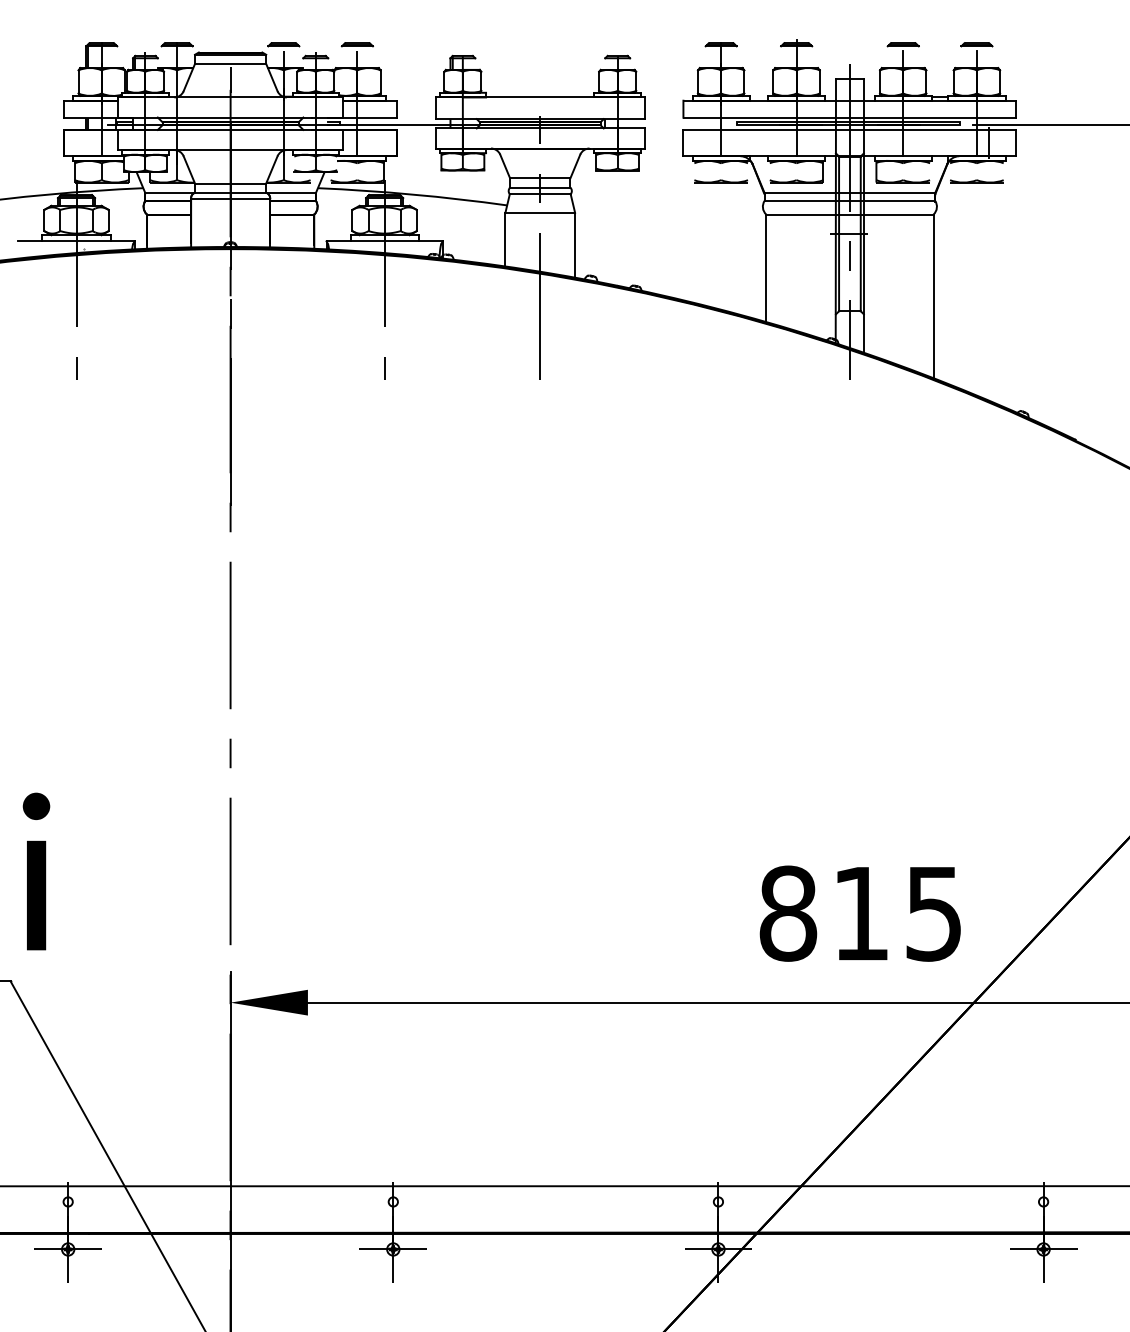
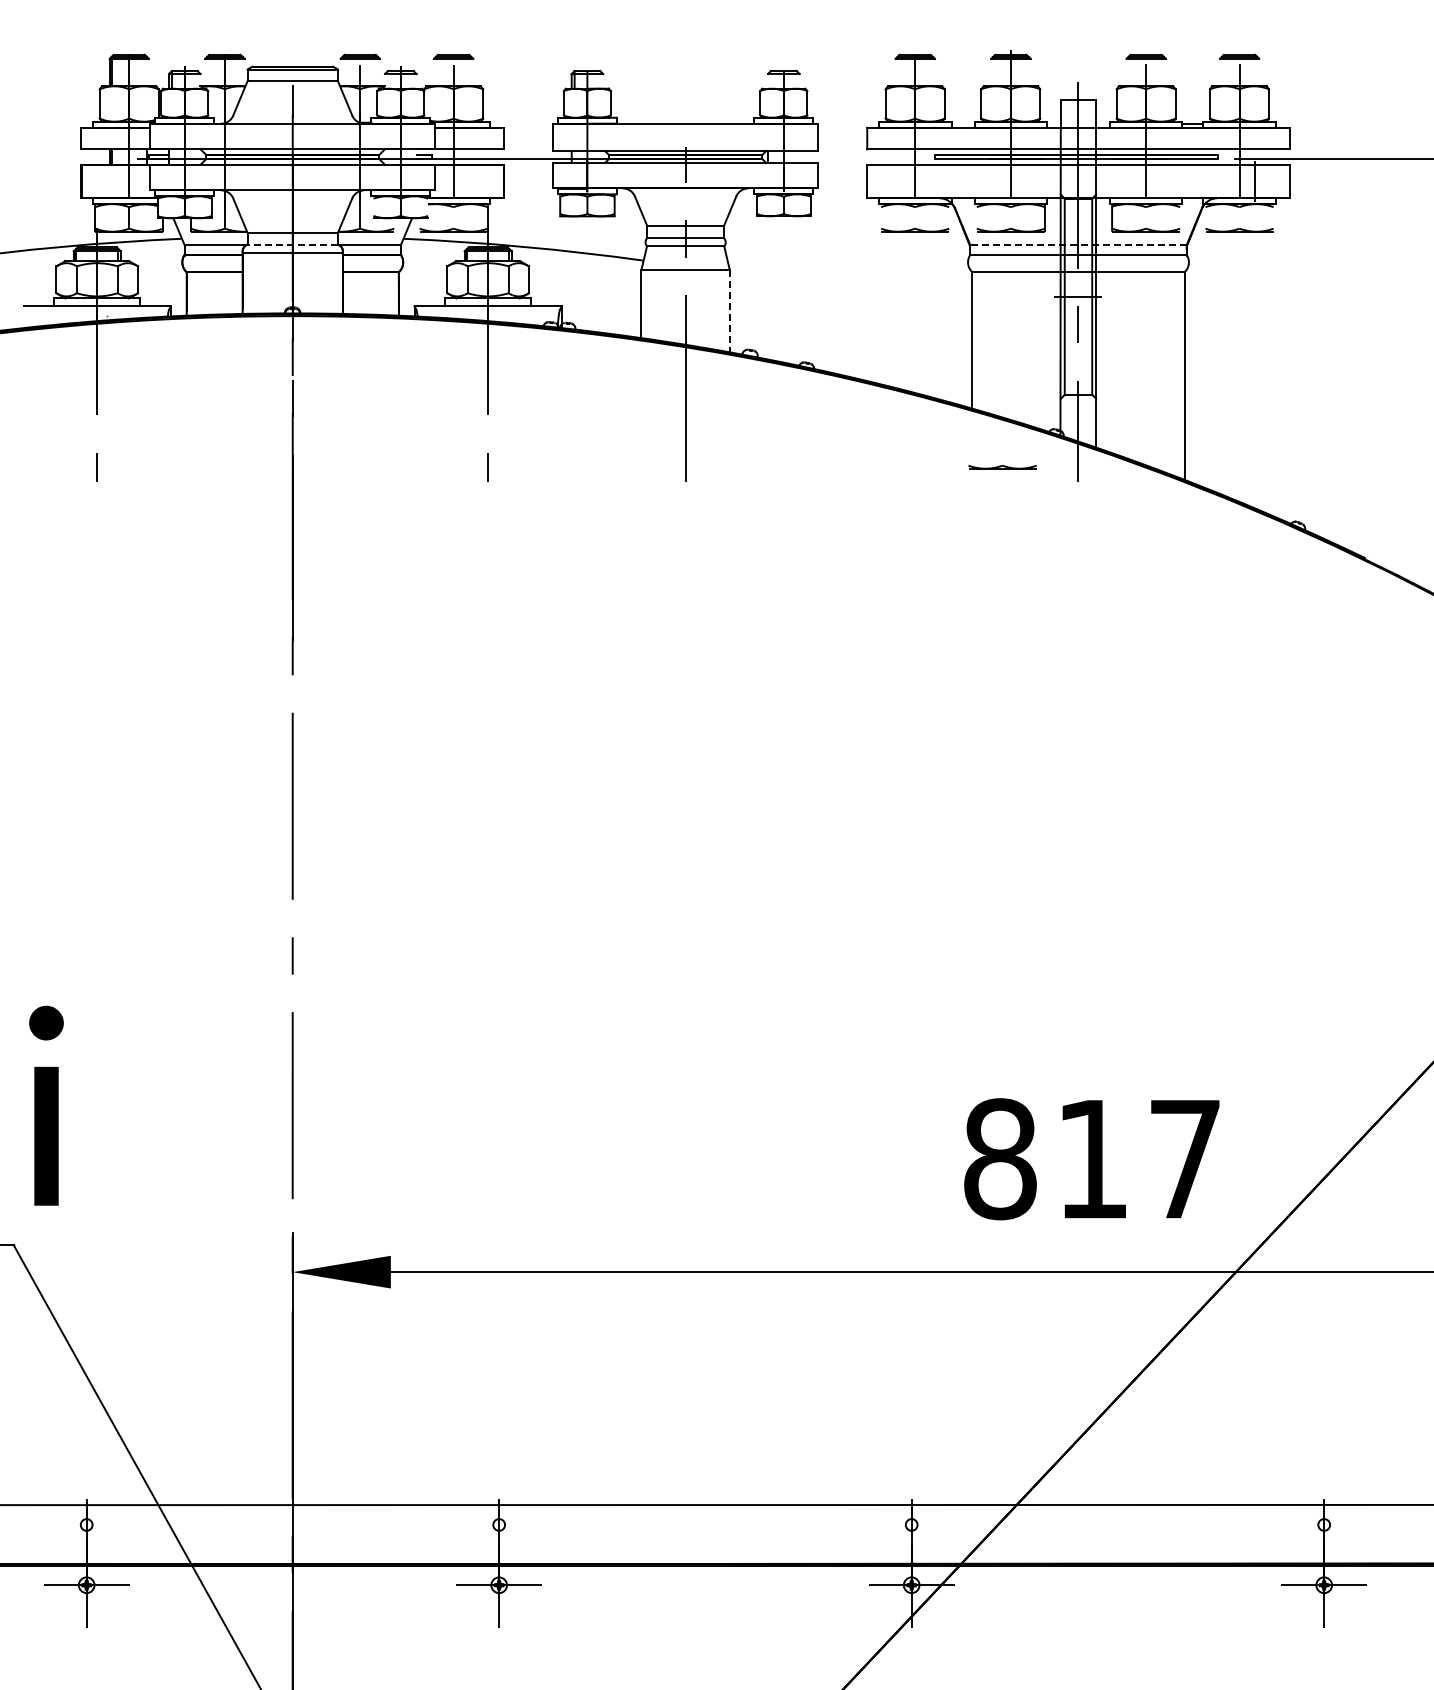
line: (230, 192) -> (292, 244), solid -> dashed
line: (849, 193) -> (1077, 245), solid -> dashed
line: (574, 245) -> (729, 311), solid -> dashed
line: (790, 367) -> (1002, 466), added
text: (933, 914) -> (1184, 1160), 815 -> 817

